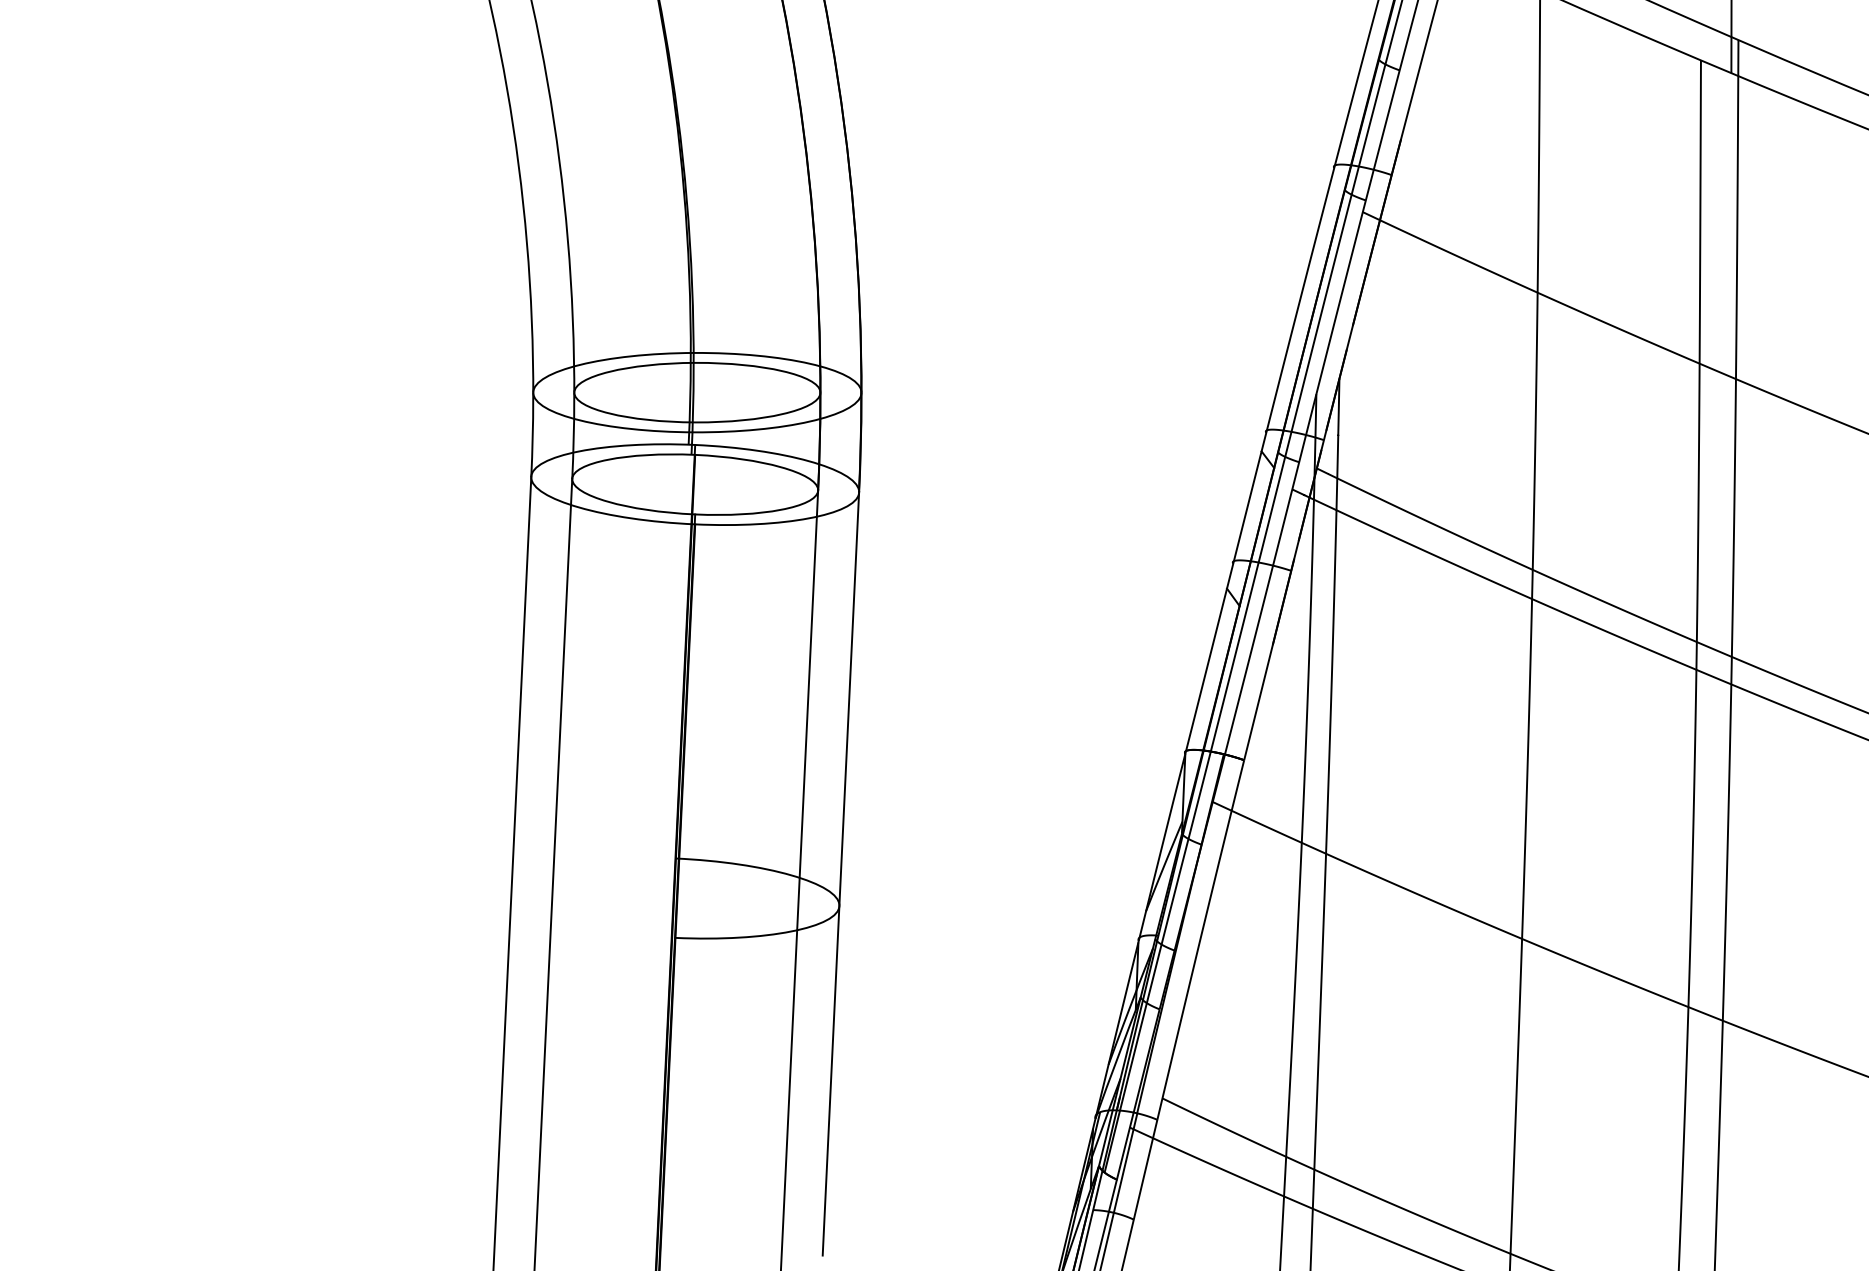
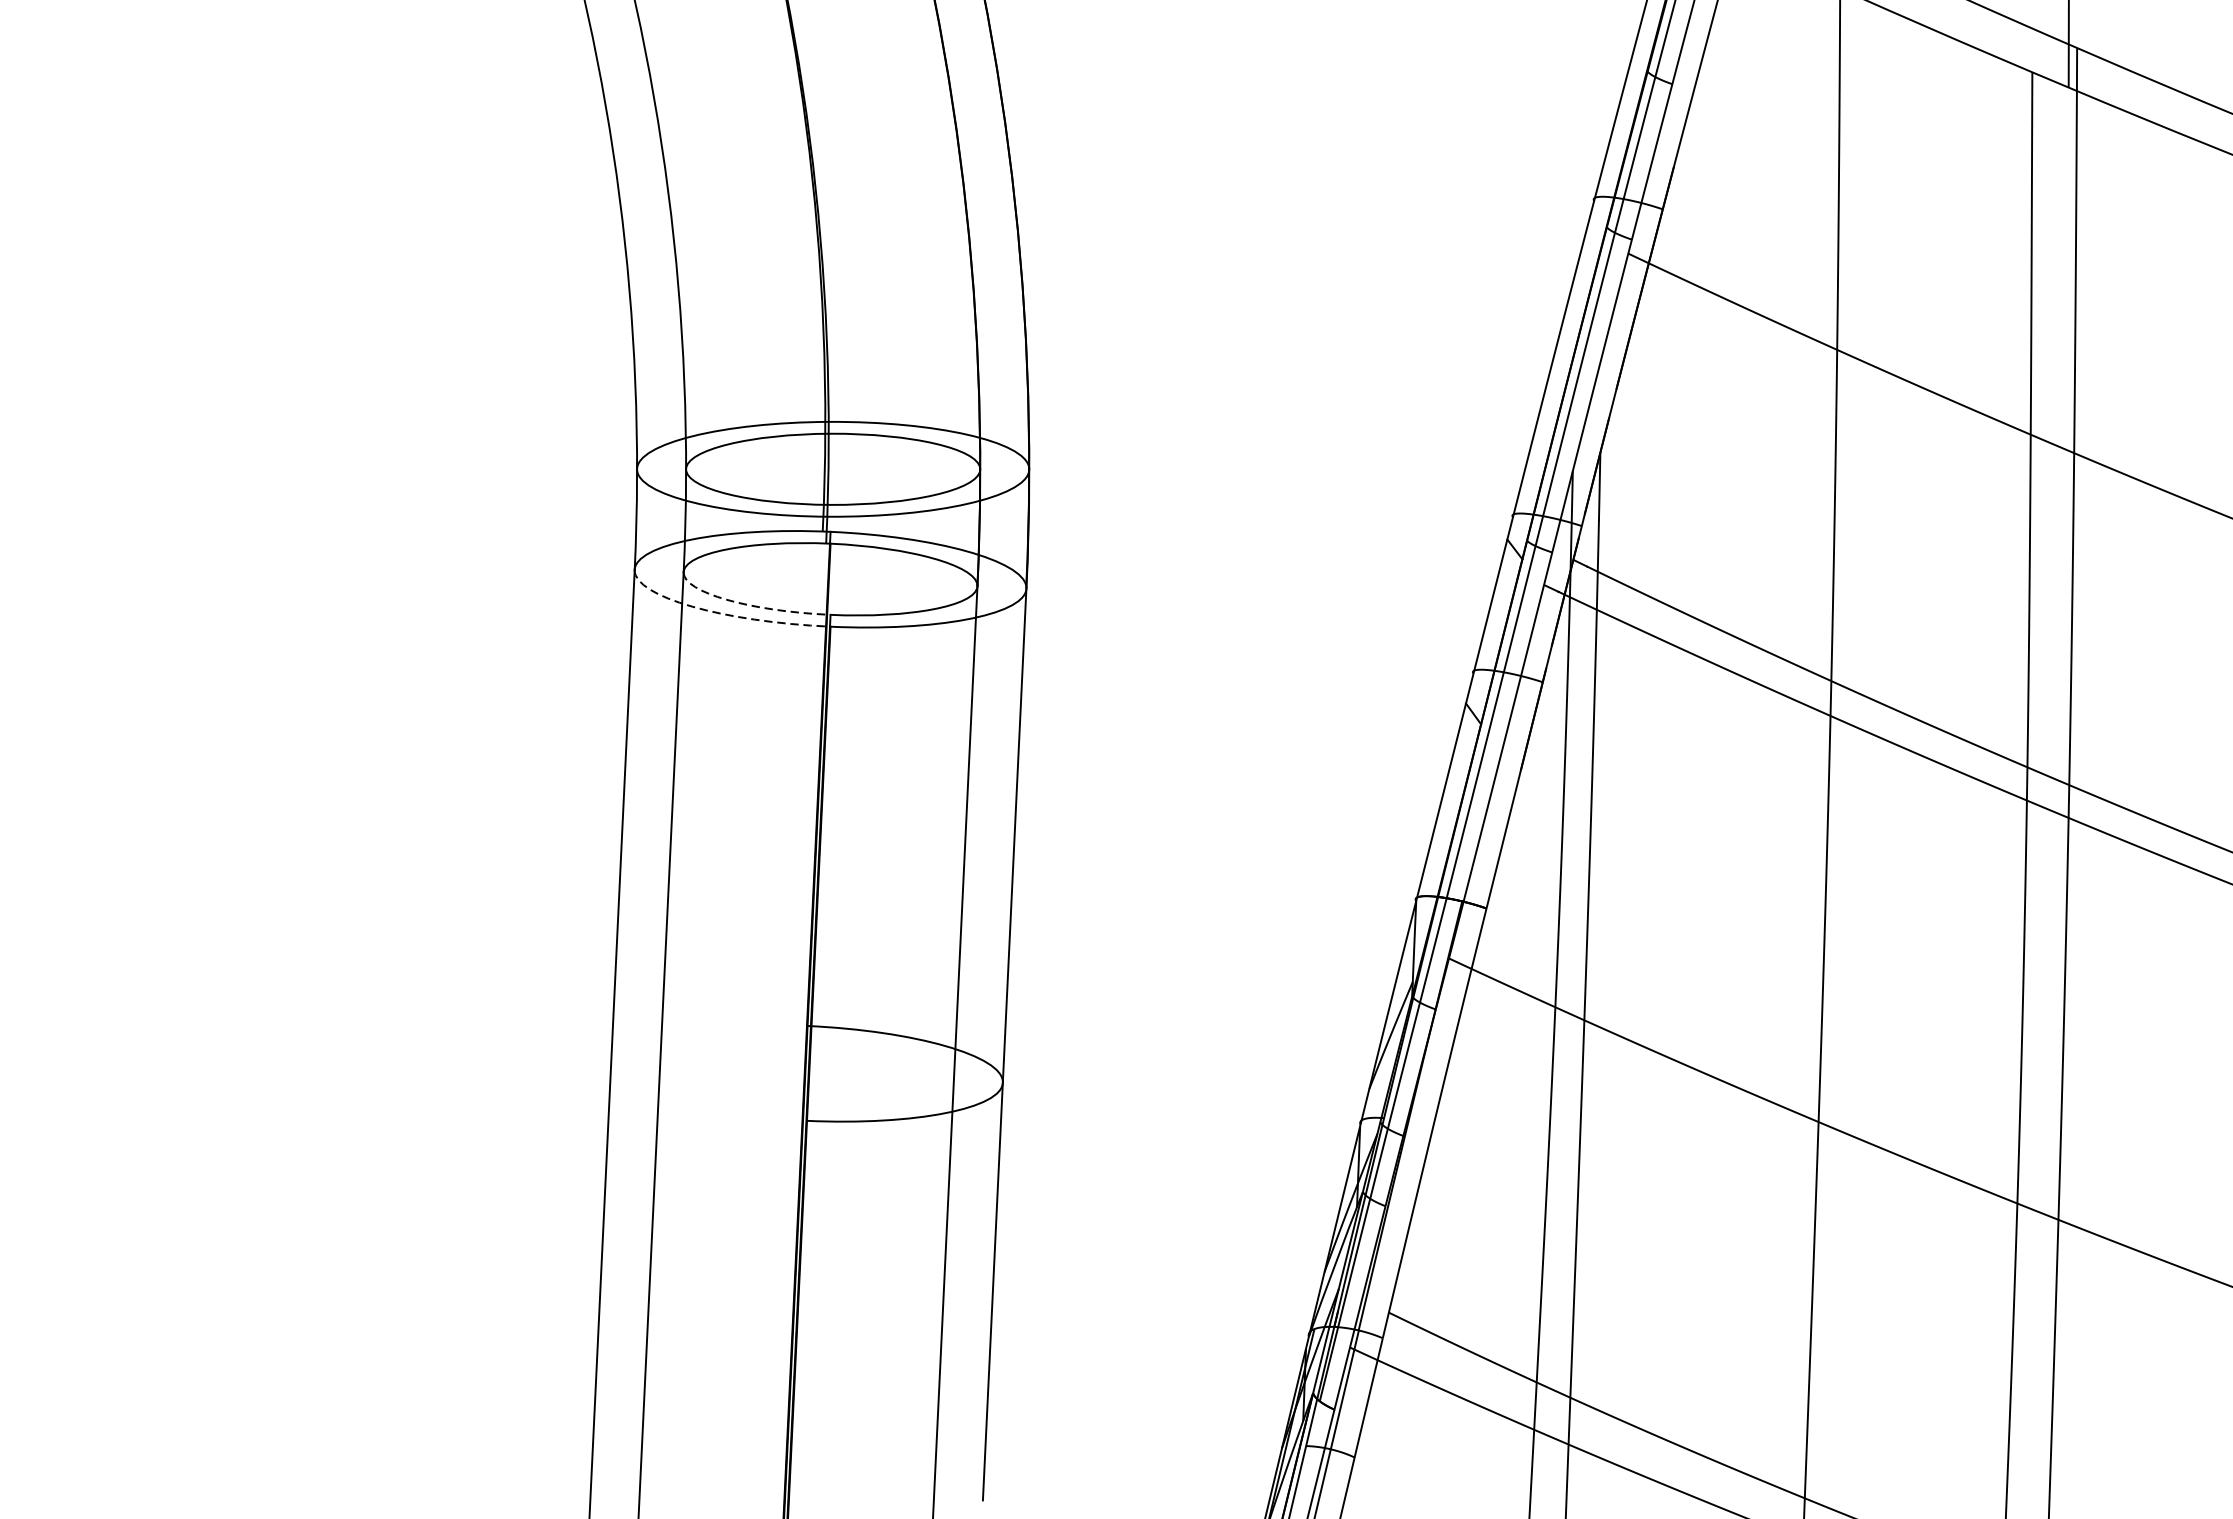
arc: (624, 505) -> (746, 604), solid -> dashed
arc: (598, 512) -> (715, 612), solid -> dashed

